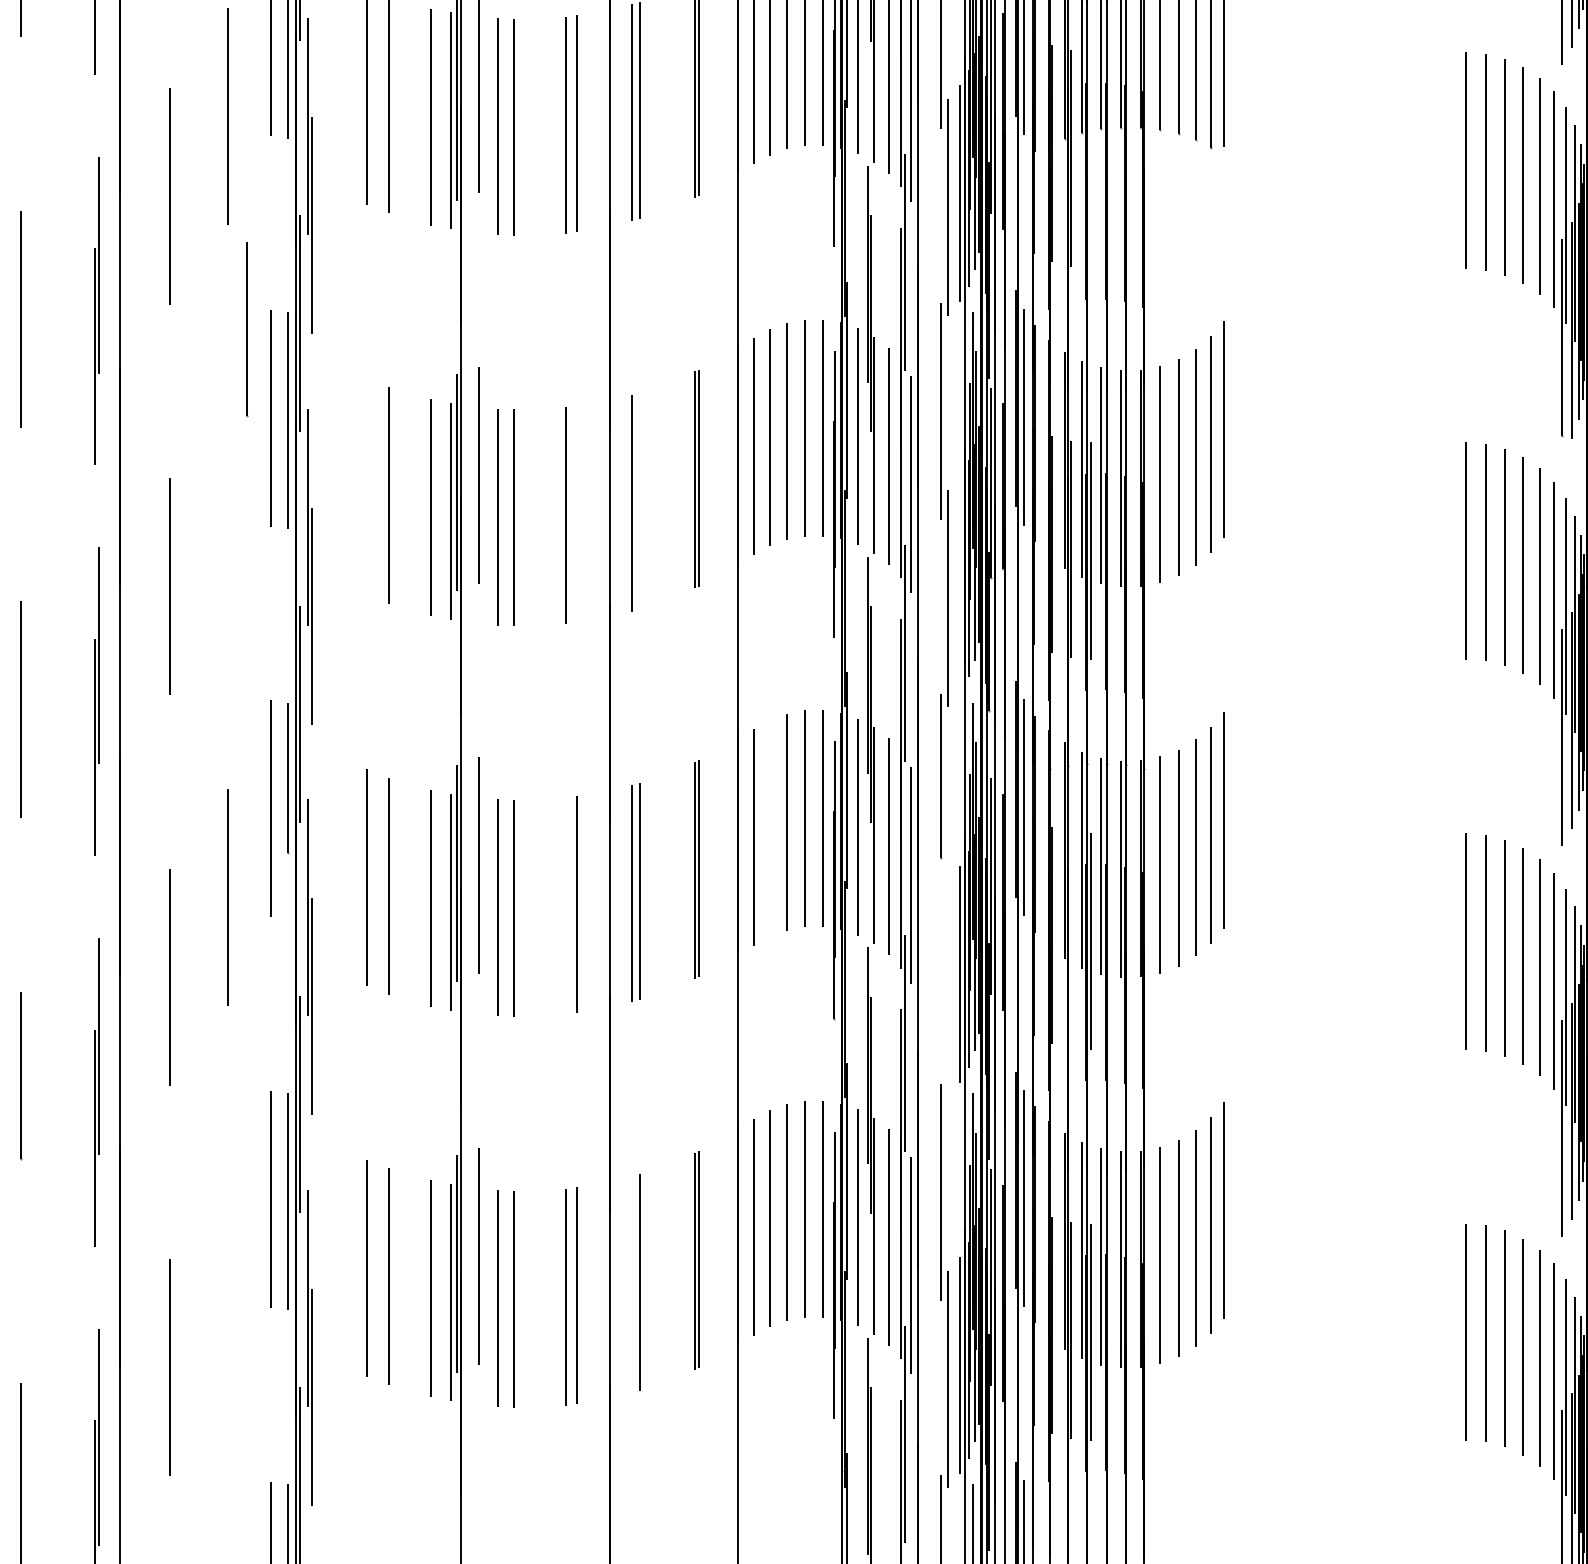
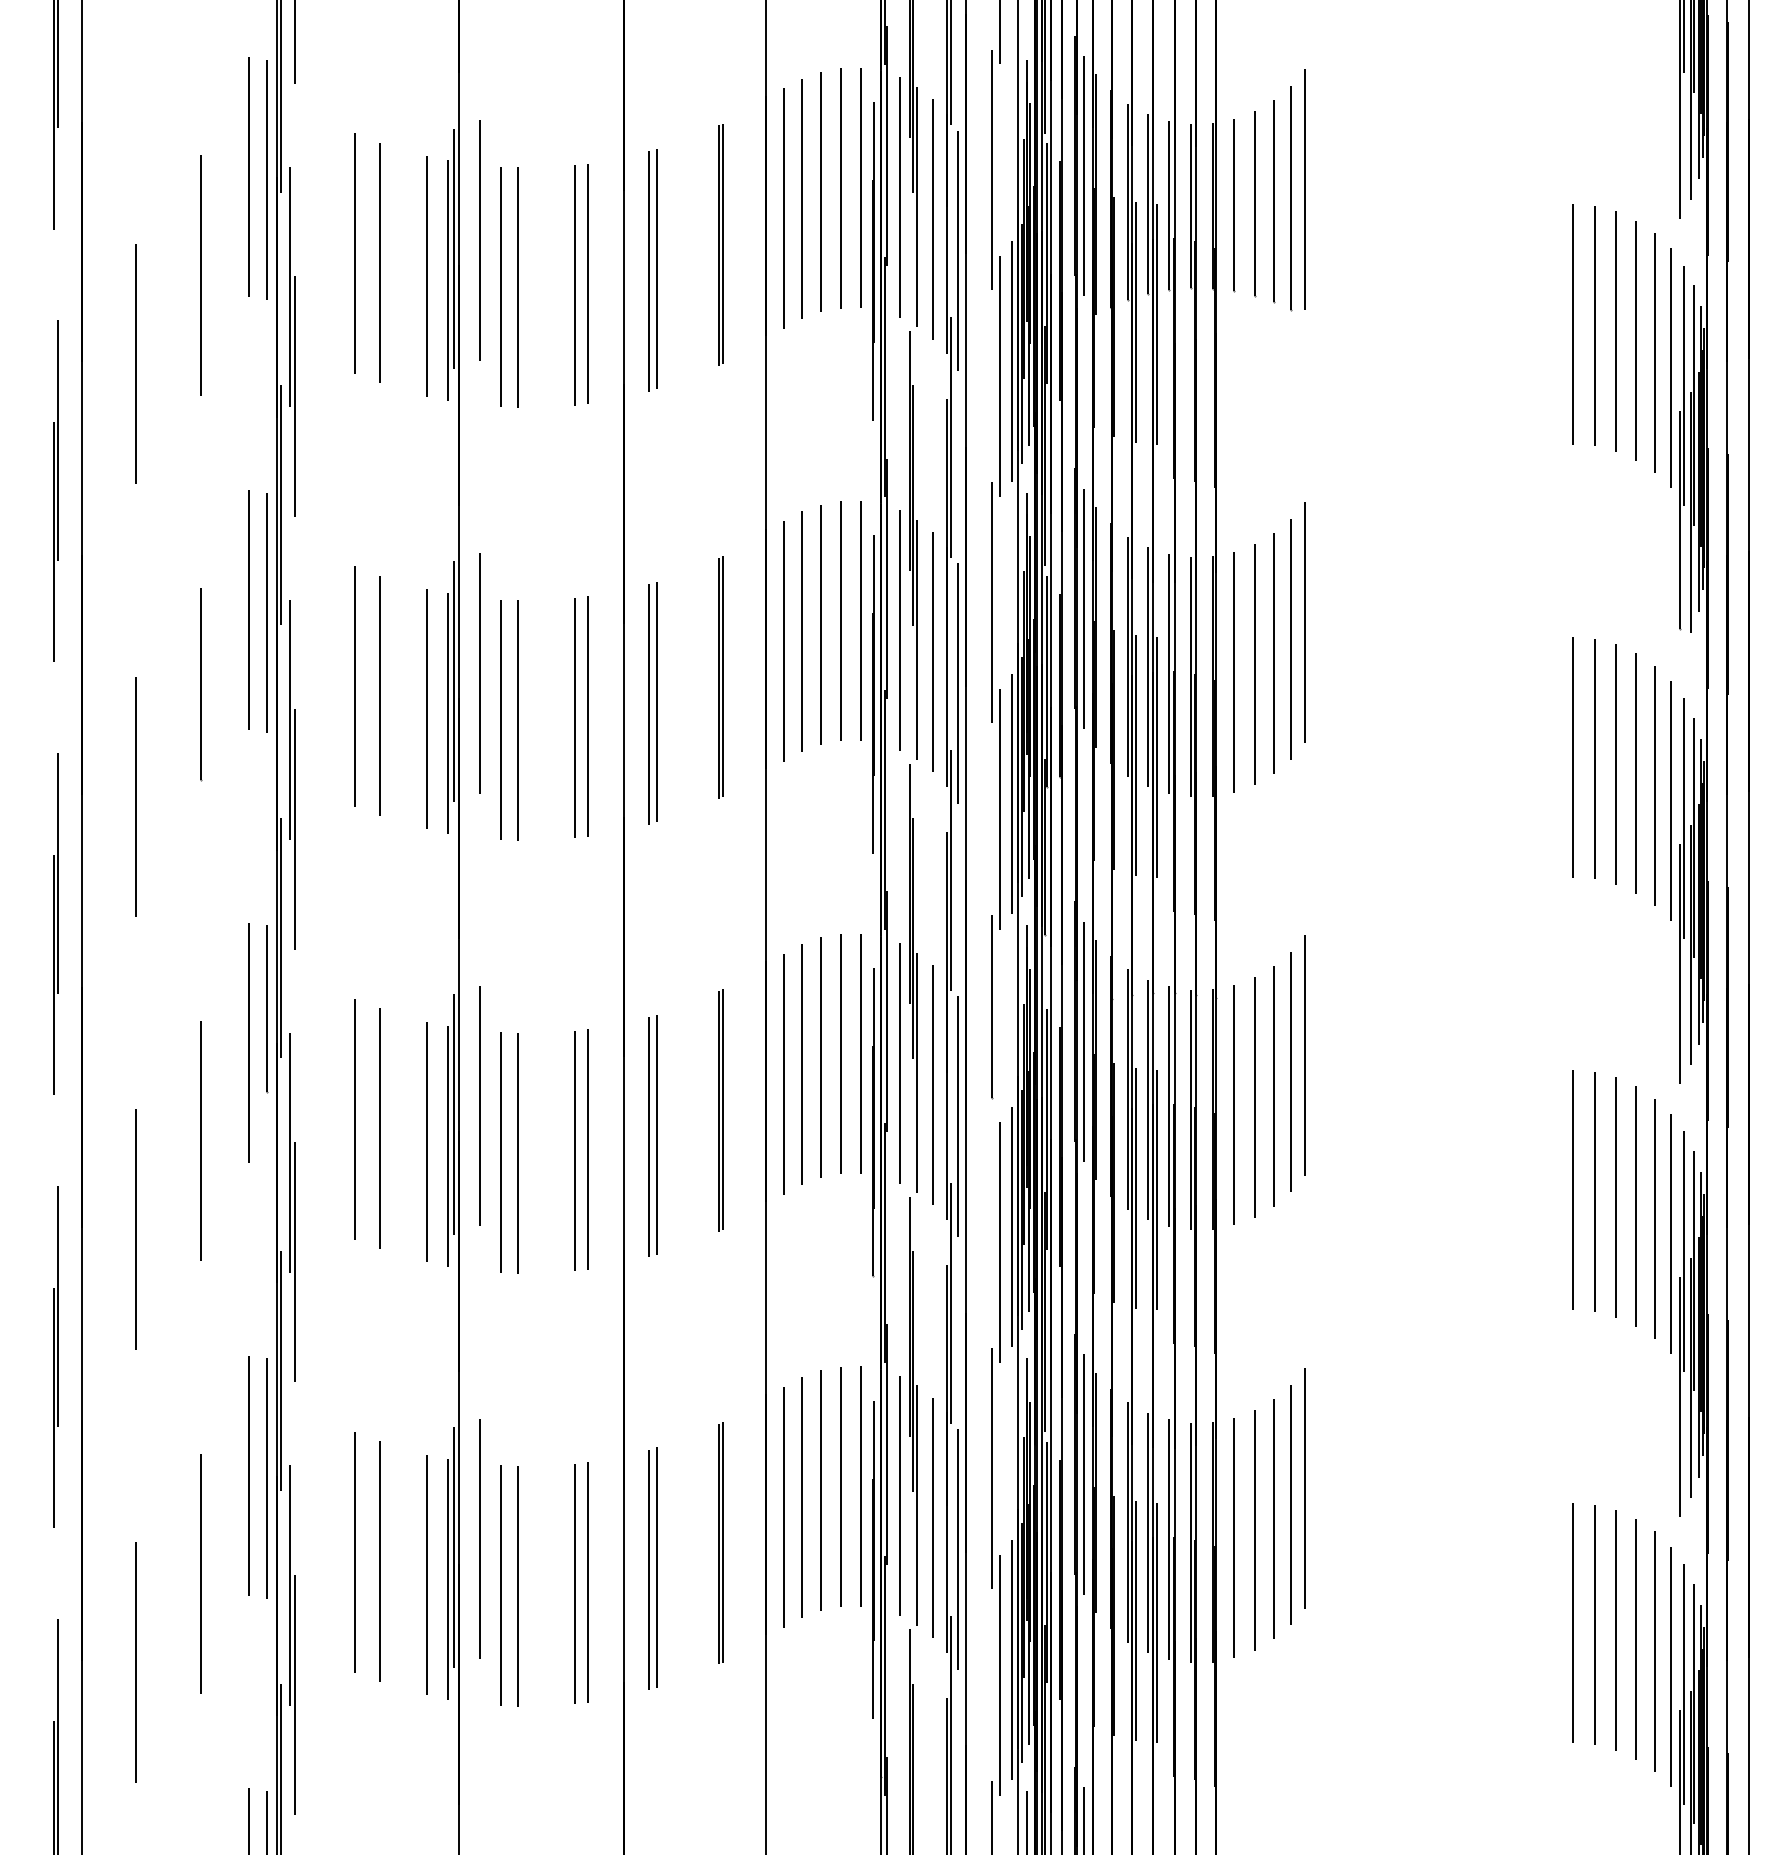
line: (1090, 160) -> (1157, 324), added
line: (248, 329) -> (201, 684), moved
line: (366, 487) -> (354, 686), added
line: (639, 500) -> (657, 701), added
line: (576, 514) -> (587, 716), added
line: (960, 583) -> (1012, 793), added
line: (769, 828) -> (801, 1064), added
line: (565, 905) -> (575, 1150), added
line: (1071, 940) -> (1135, 1188), added
line: (948, 988) -> (999, 1242), added
line: (632, 1283) -> (649, 1569), added
line: (227, 1287) -> (200, 1573), added

